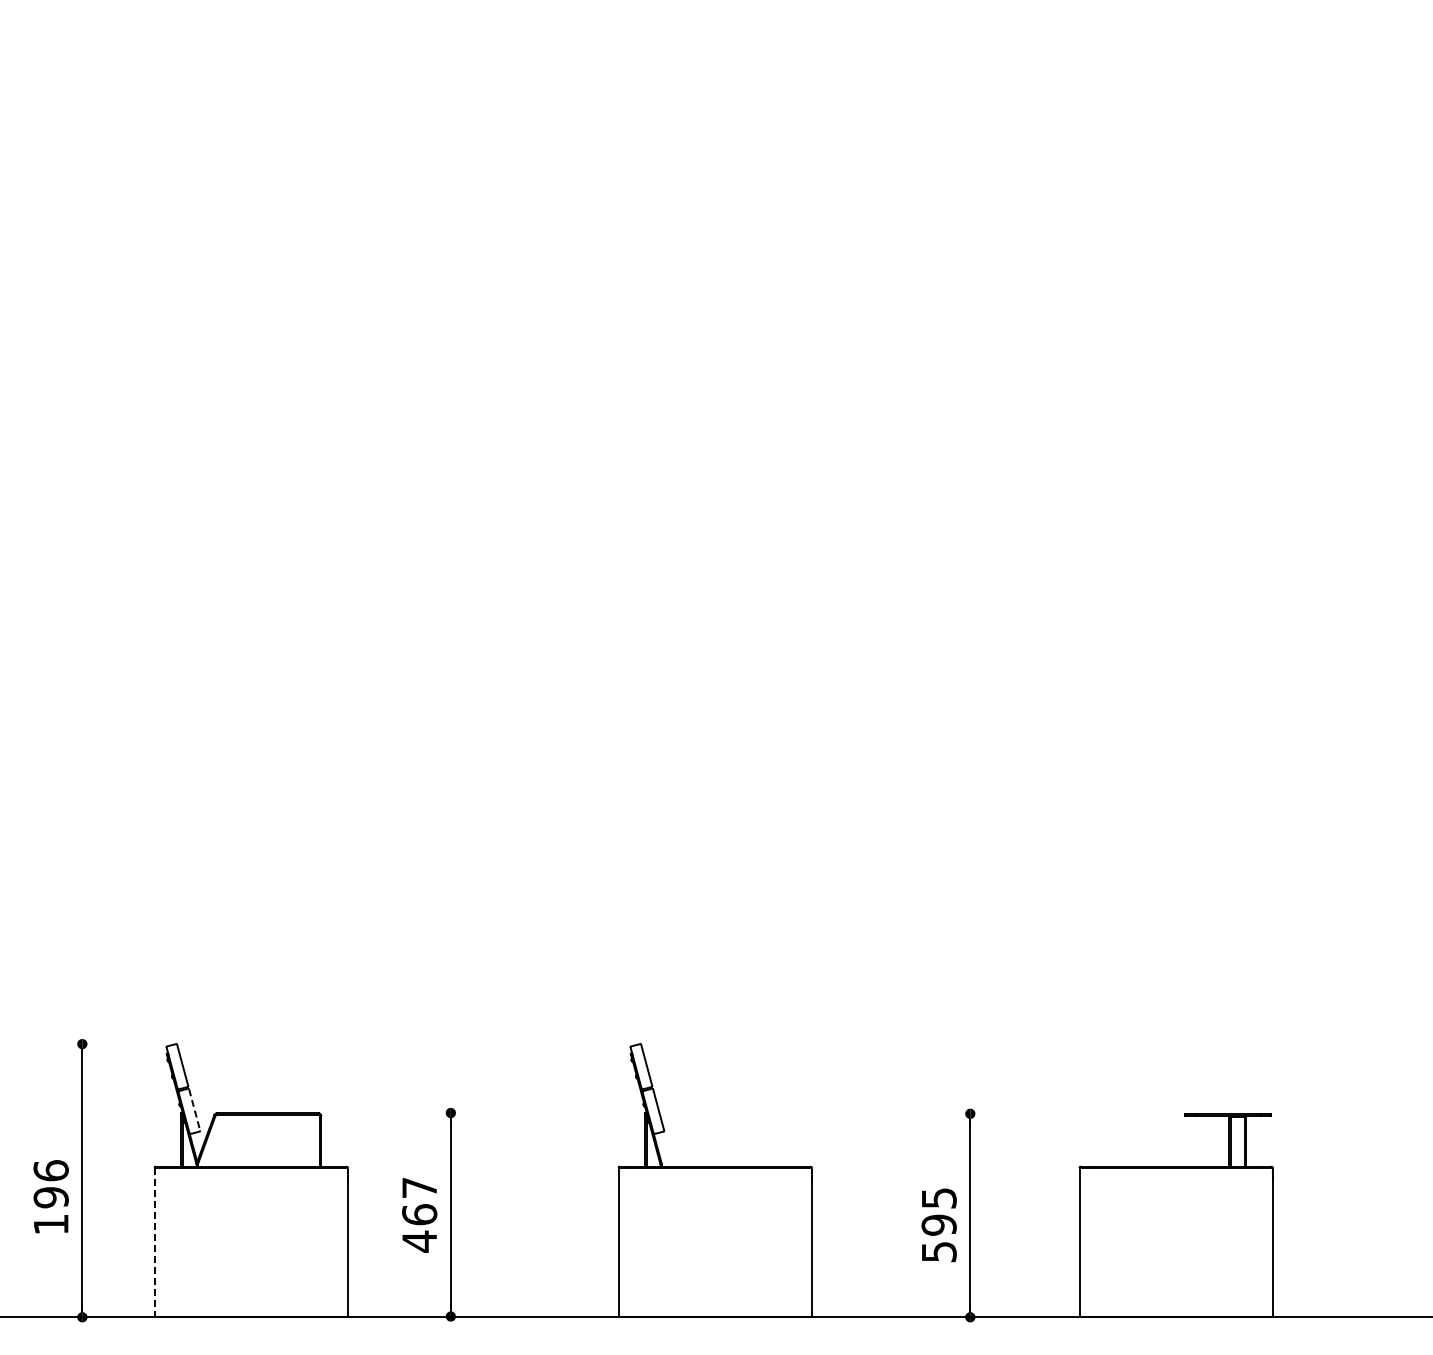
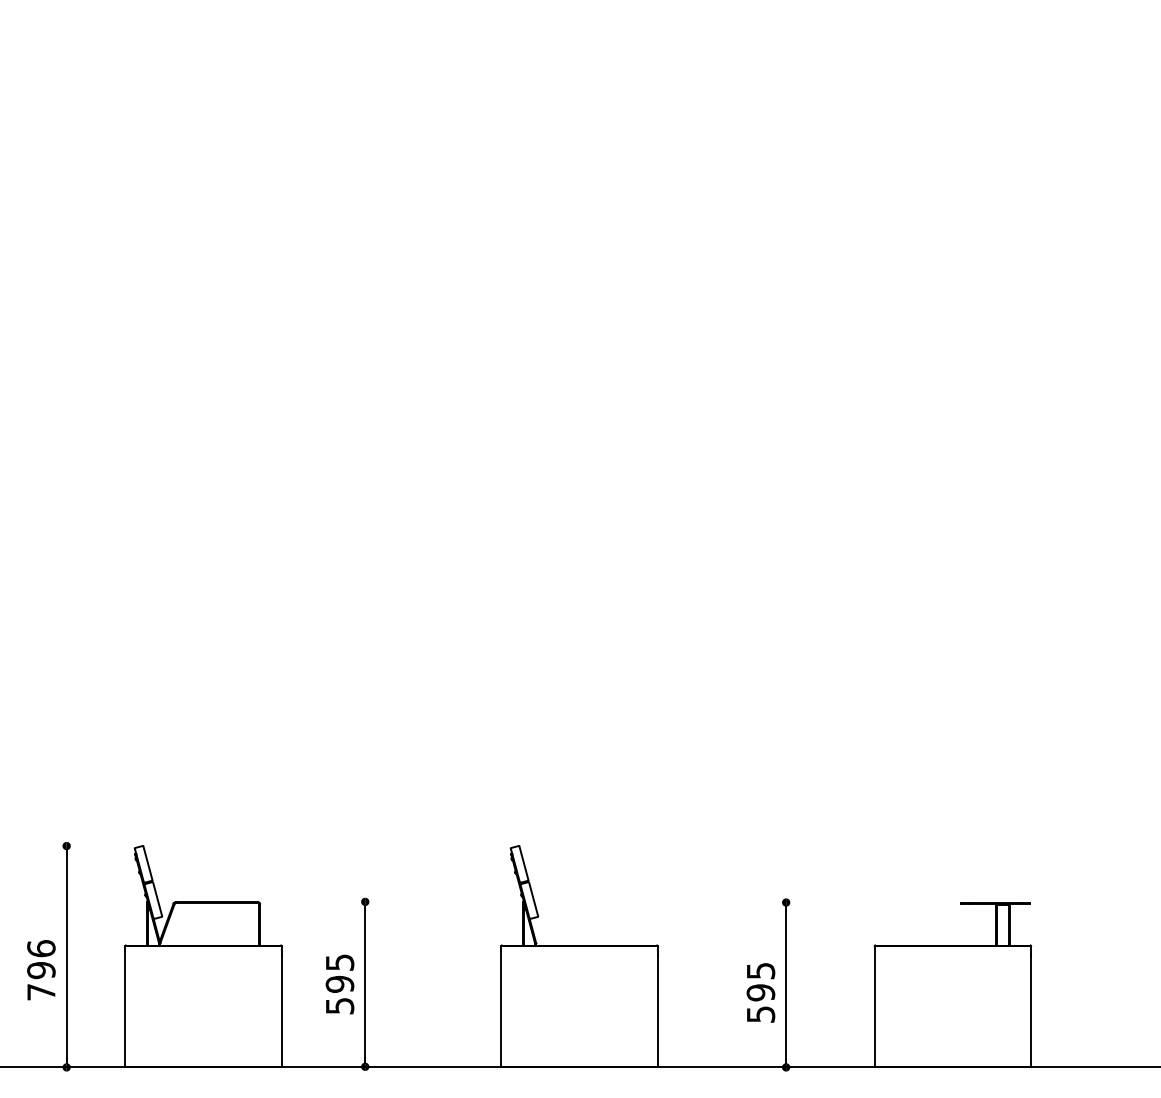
line: (194, 1110) -> (157, 899), dashed -> solid
text: (419, 1215) -> (339, 984), 467 -> 595
text: (51, 1224) -> (41, 992), 196 -> 796
line: (154, 1242) -> (125, 1006), dashed -> solid

